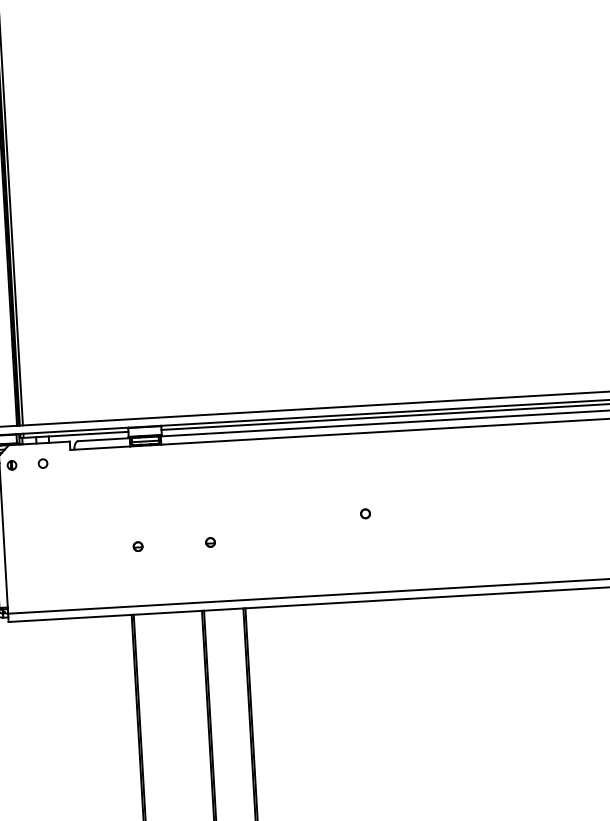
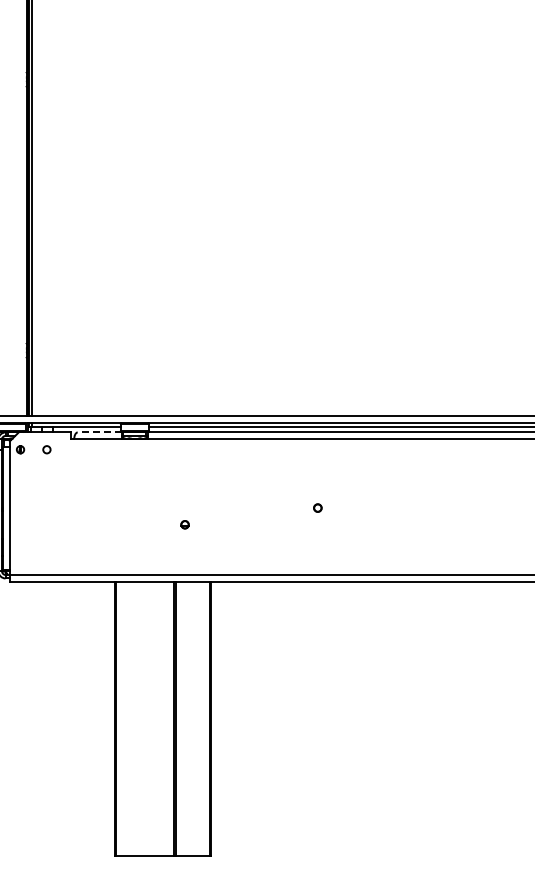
line: (103, 439) -> (99, 432), solid -> dashed
part: (138, 546) -> (123, 524), removed

